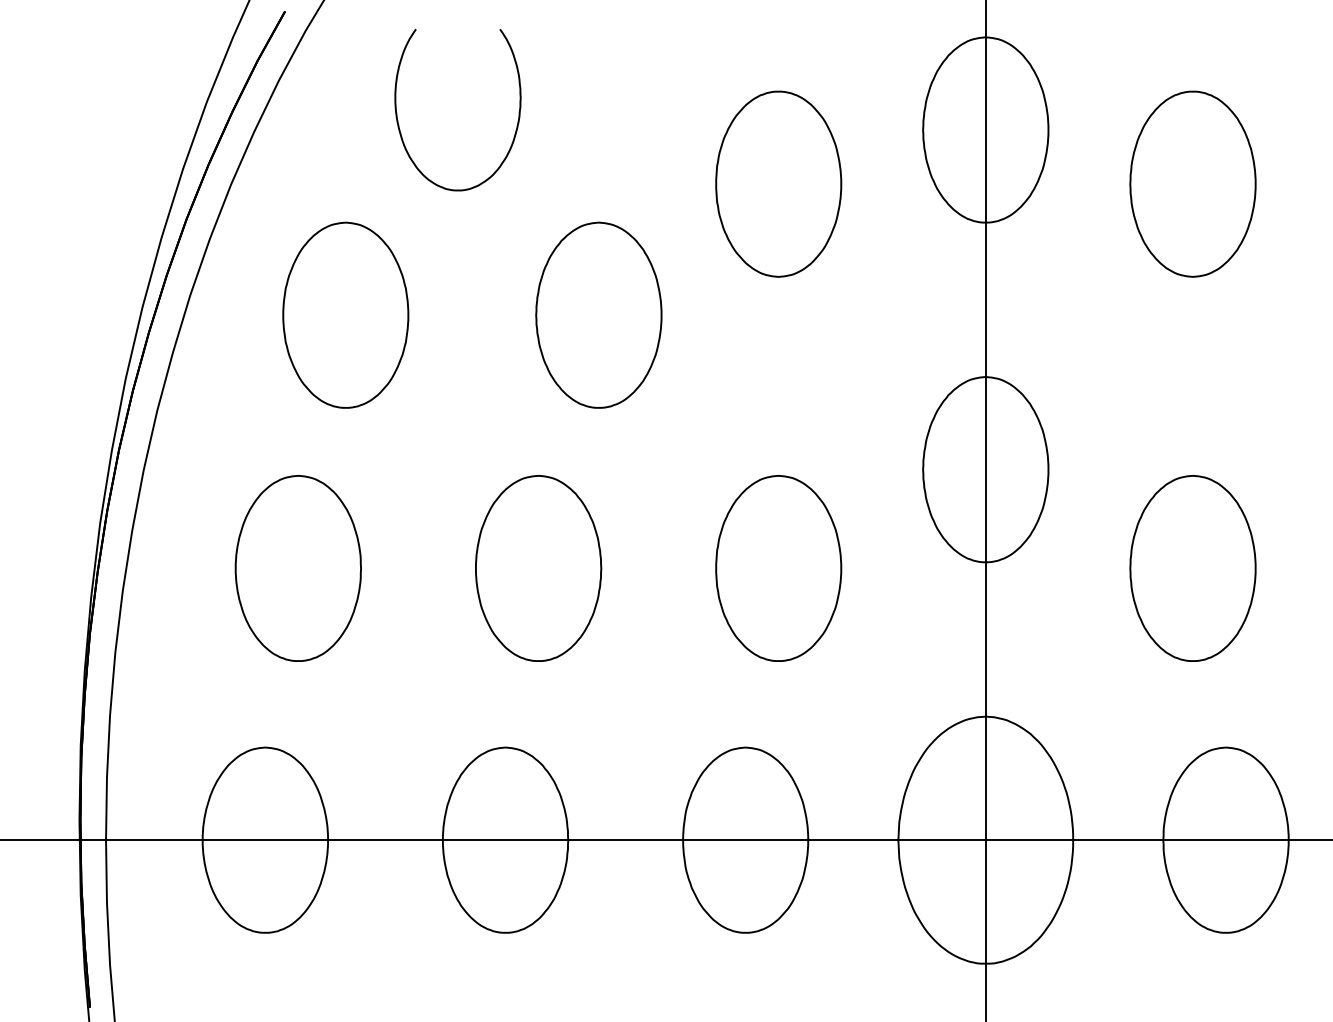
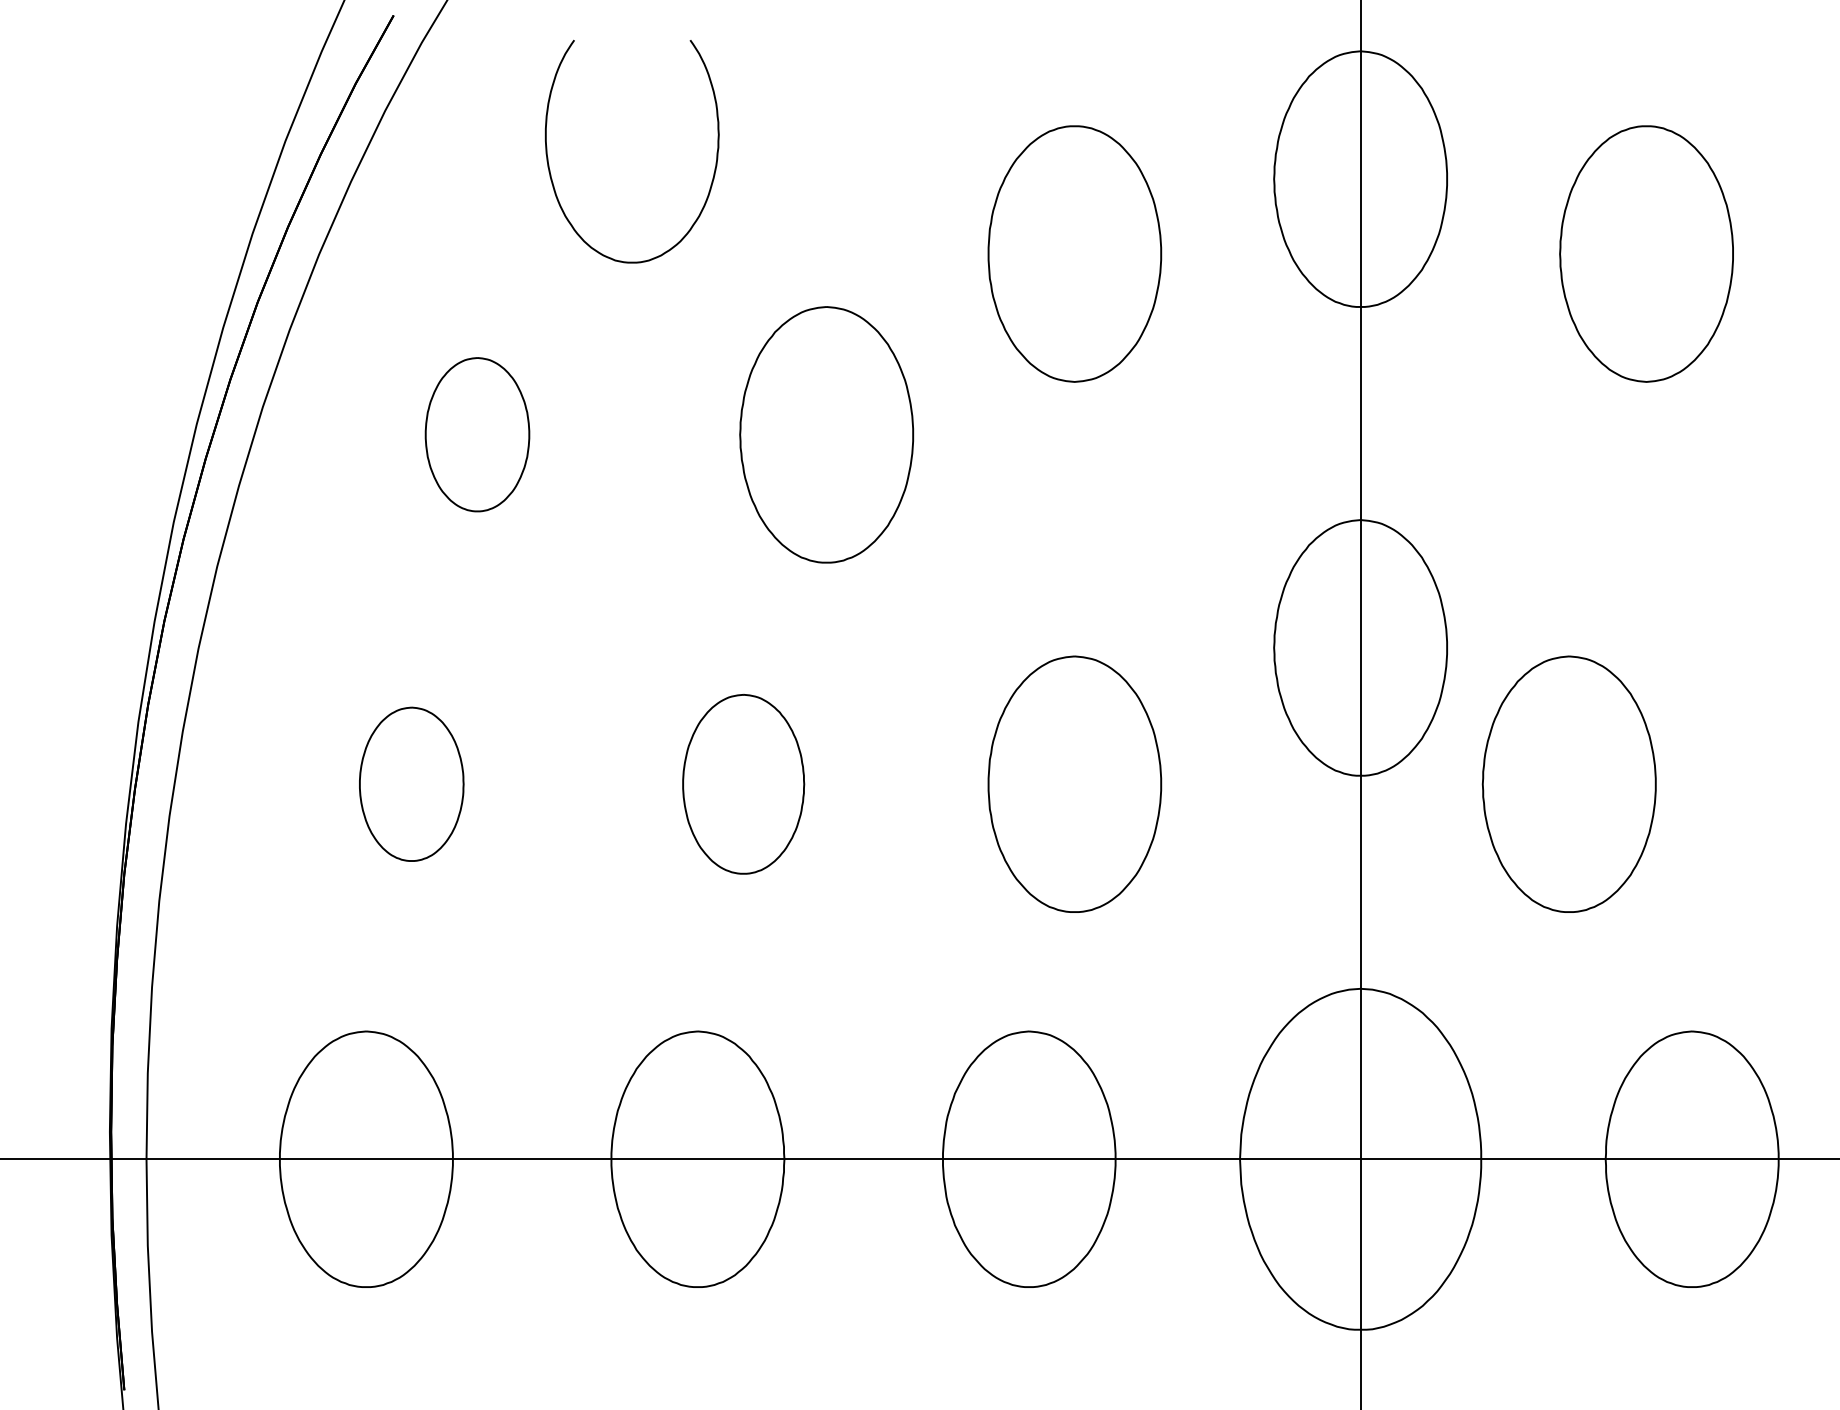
part: (345, 314) -> (476, 433), size x0.6
part: (297, 568) -> (410, 784), size x0.6
part: (538, 568) -> (743, 784), size x0.7
part: (1192, 568) -> (1568, 784), moved

